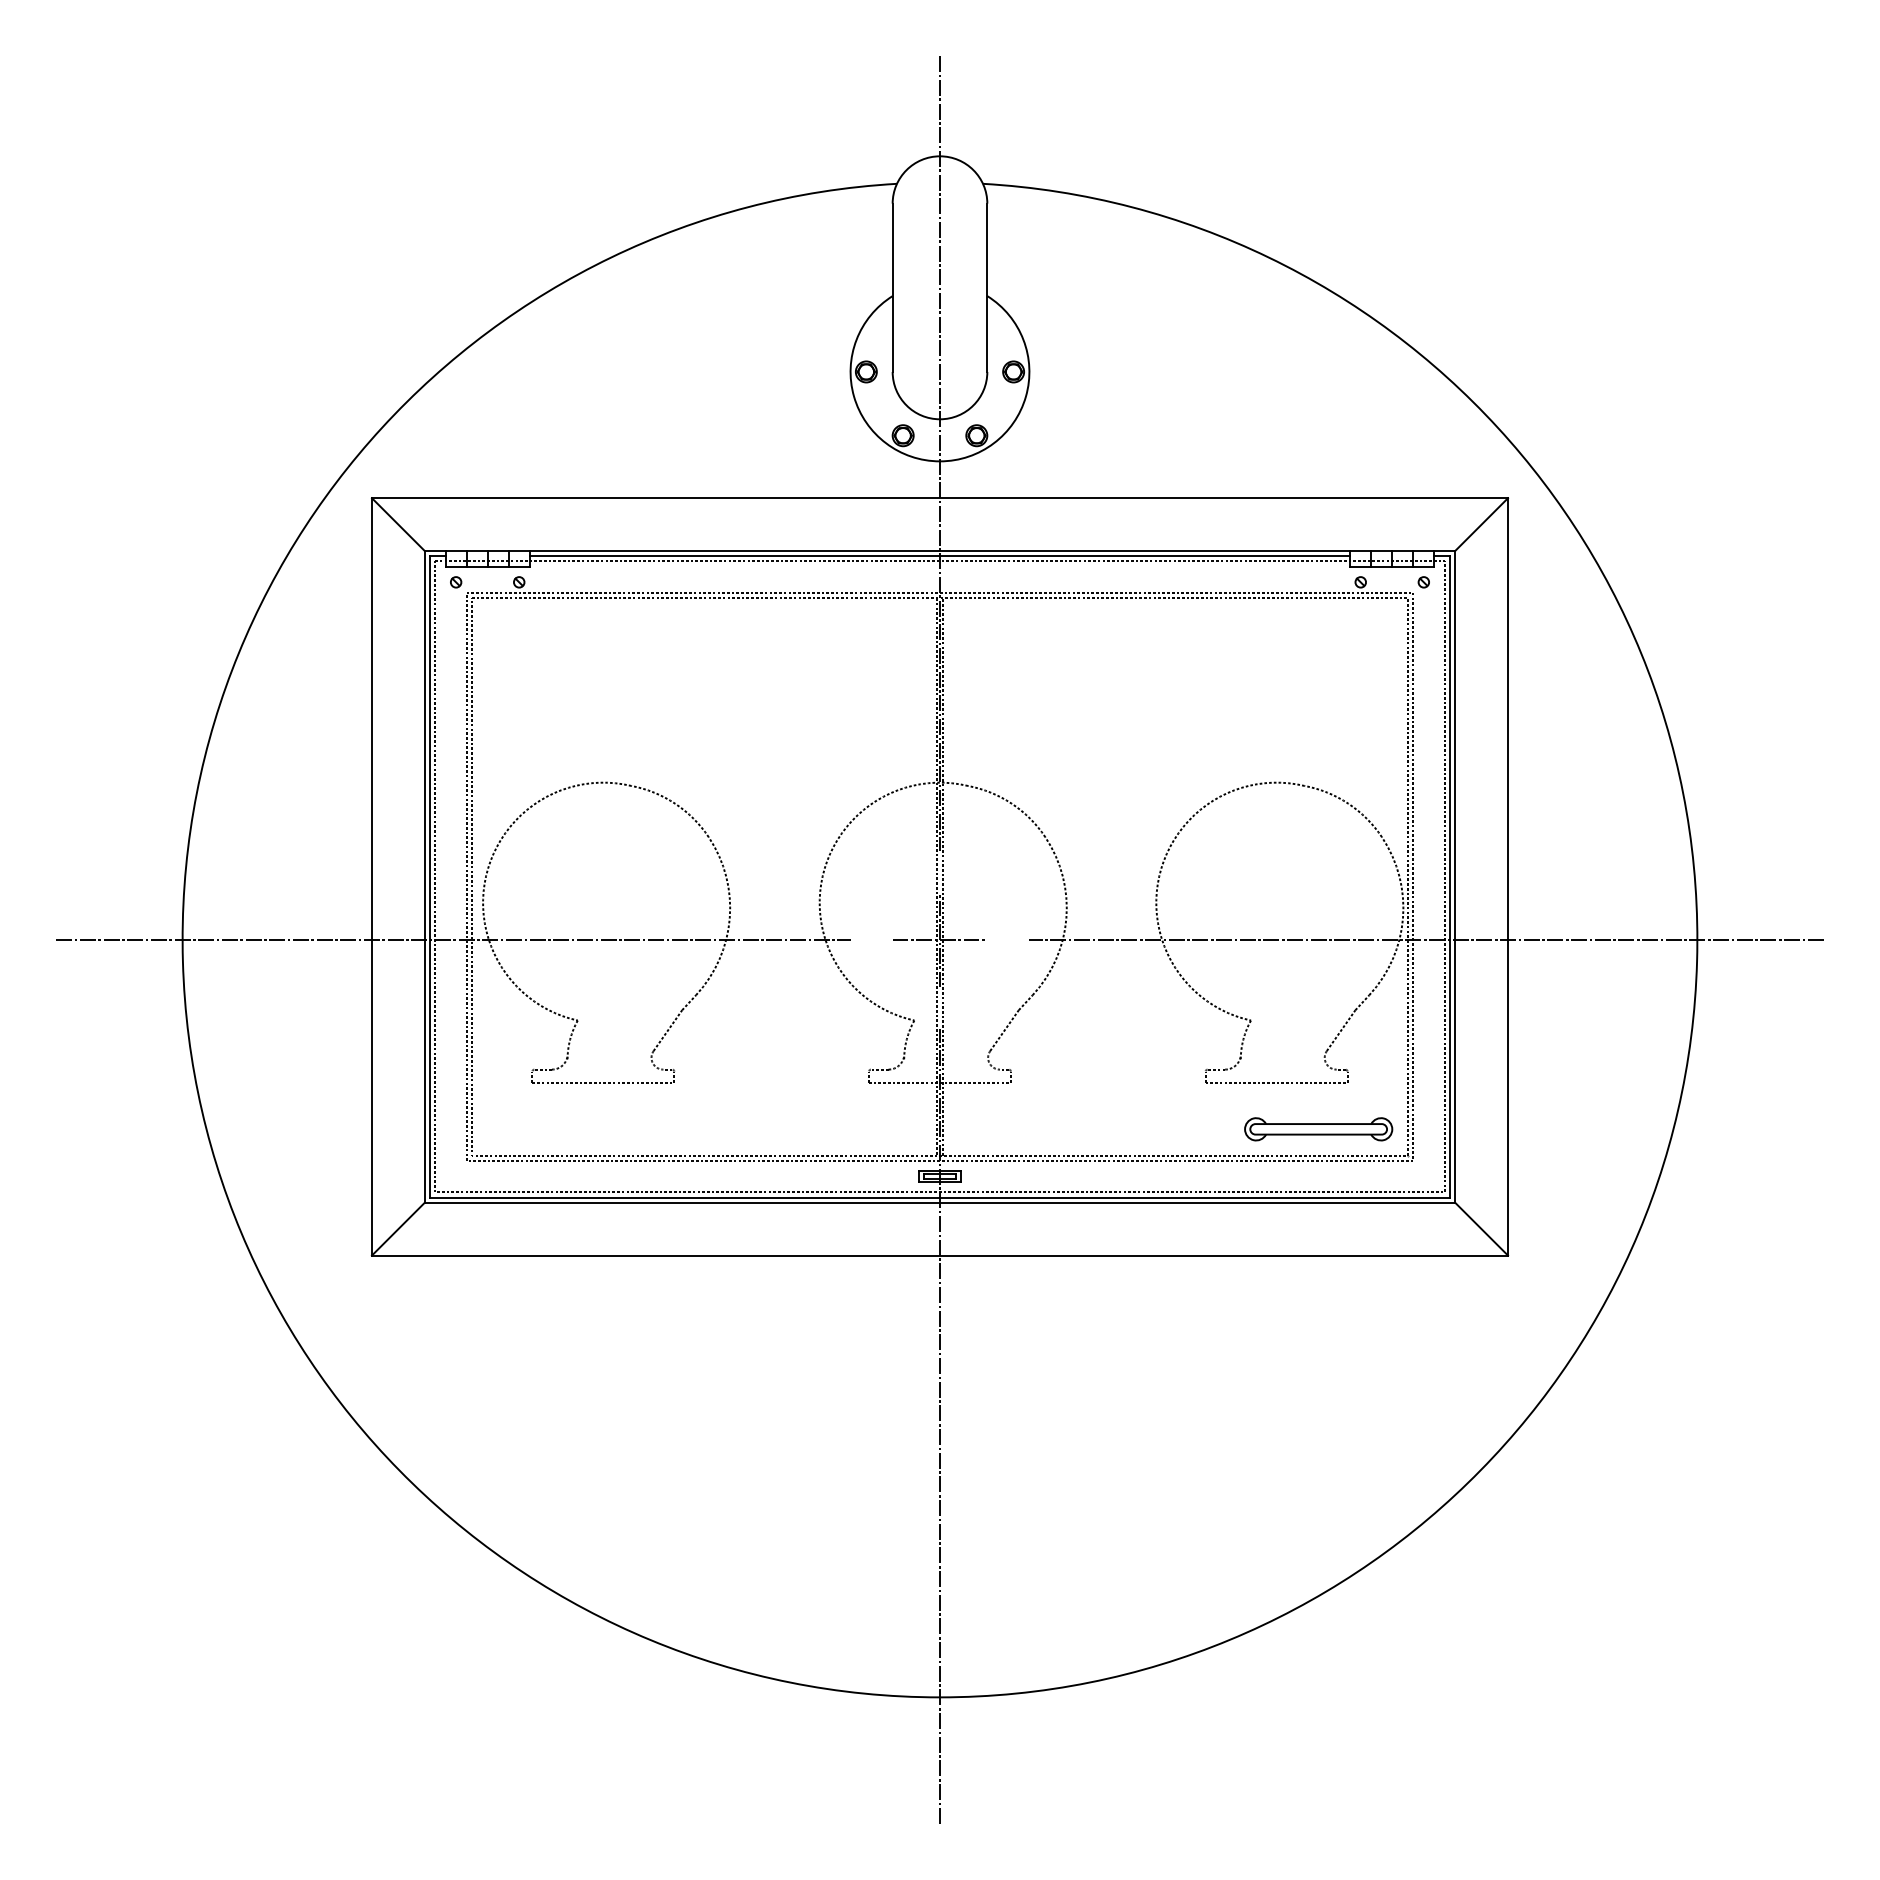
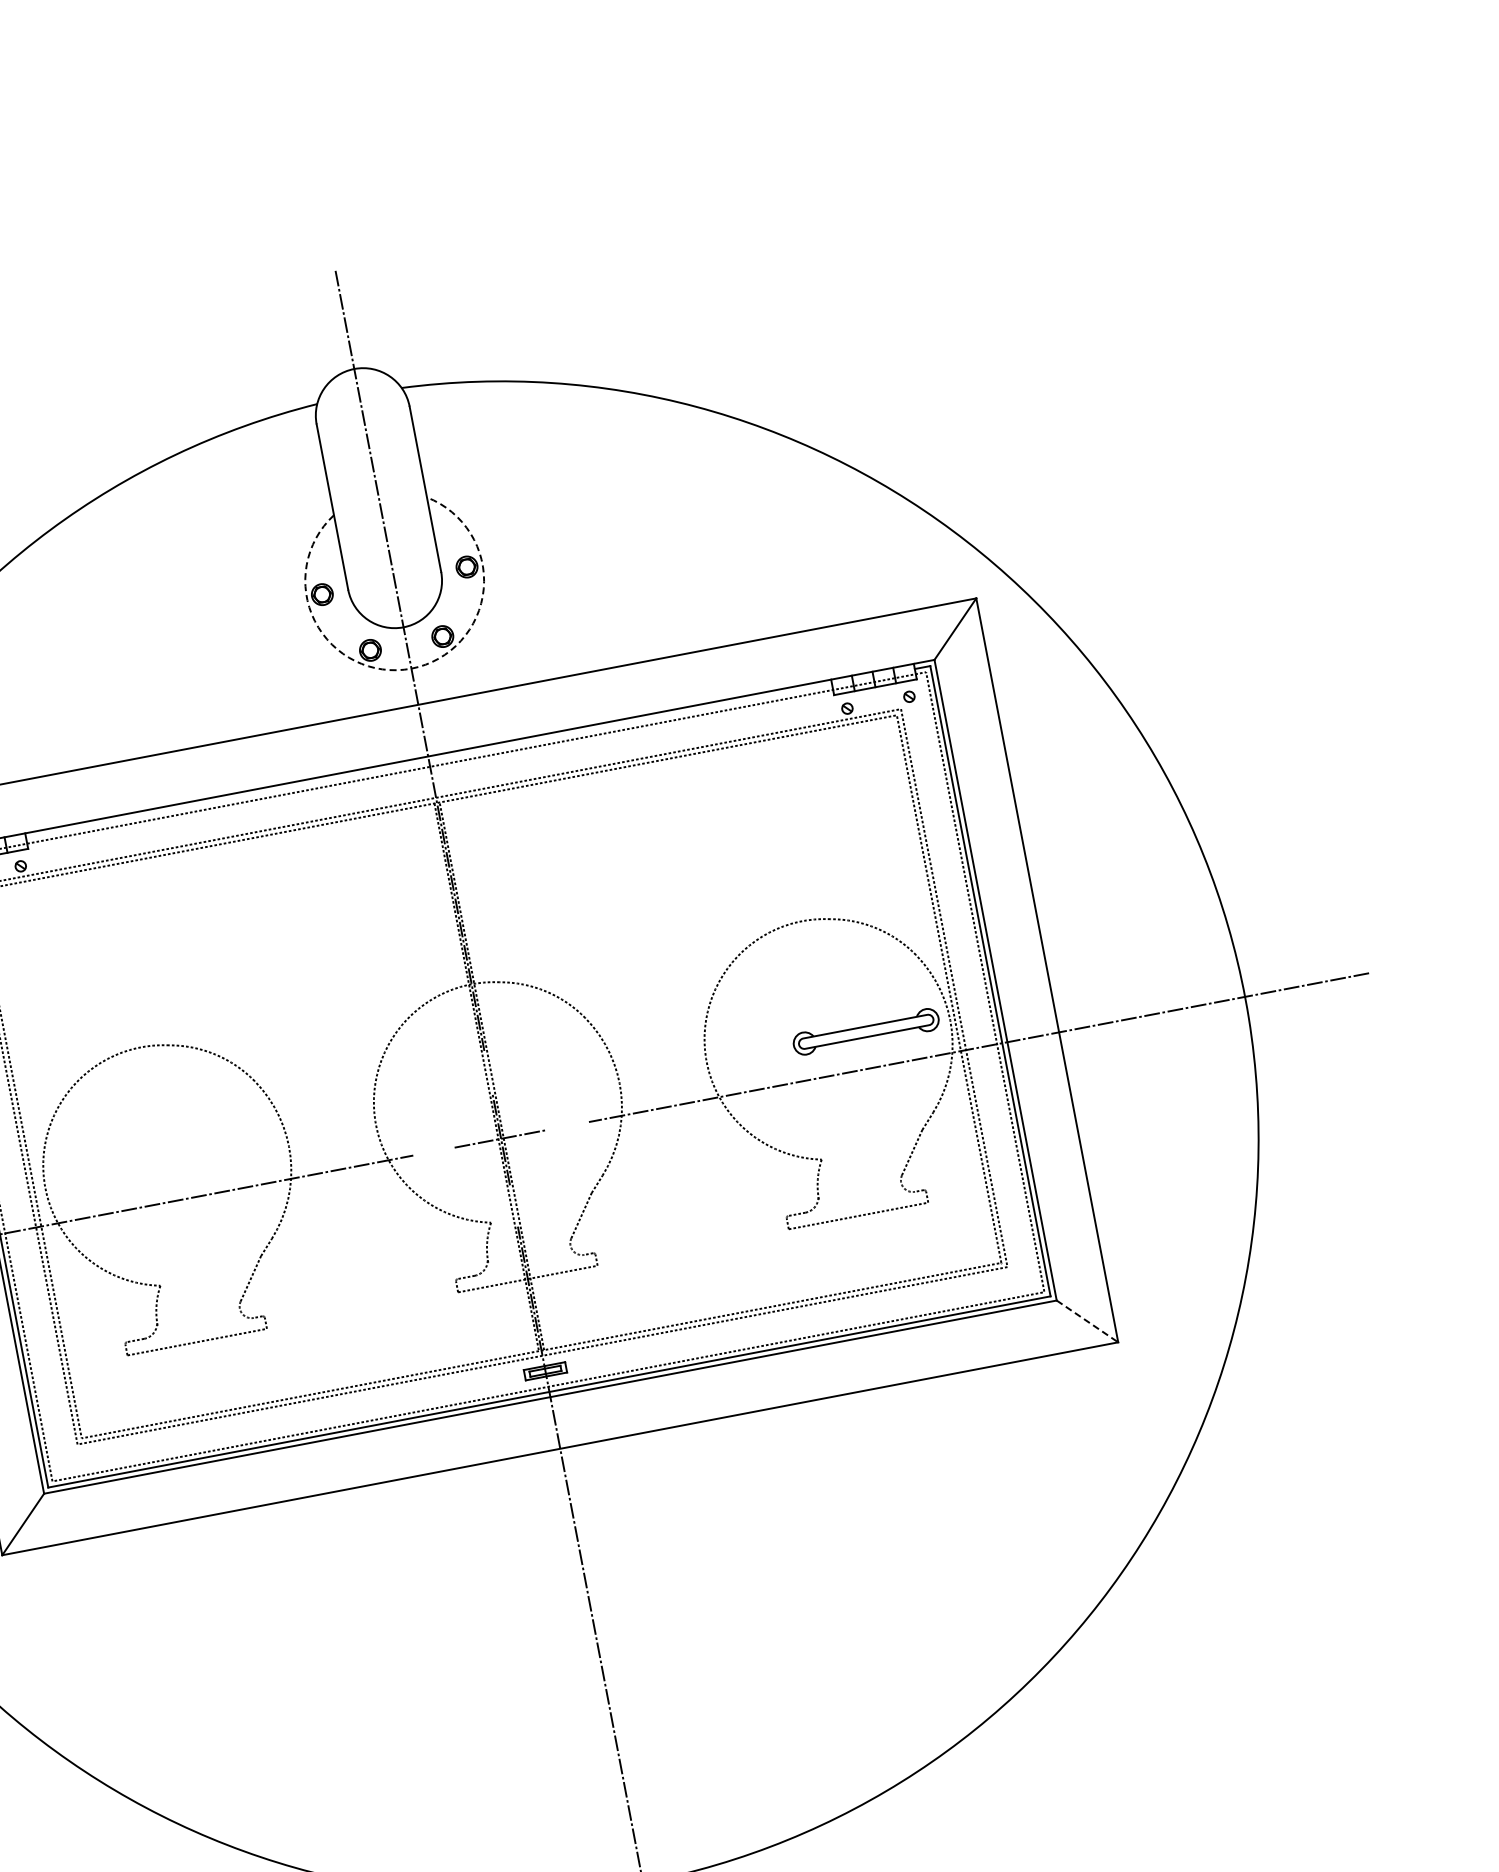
arc: (940, 461) -> (411, 668), solid -> dashed
line: (939, 556) -> (428, 762), removed
part: (1318, 1129) -> (866, 1032), moved
line: (1482, 1229) -> (1088, 1321), solid -> dashed

